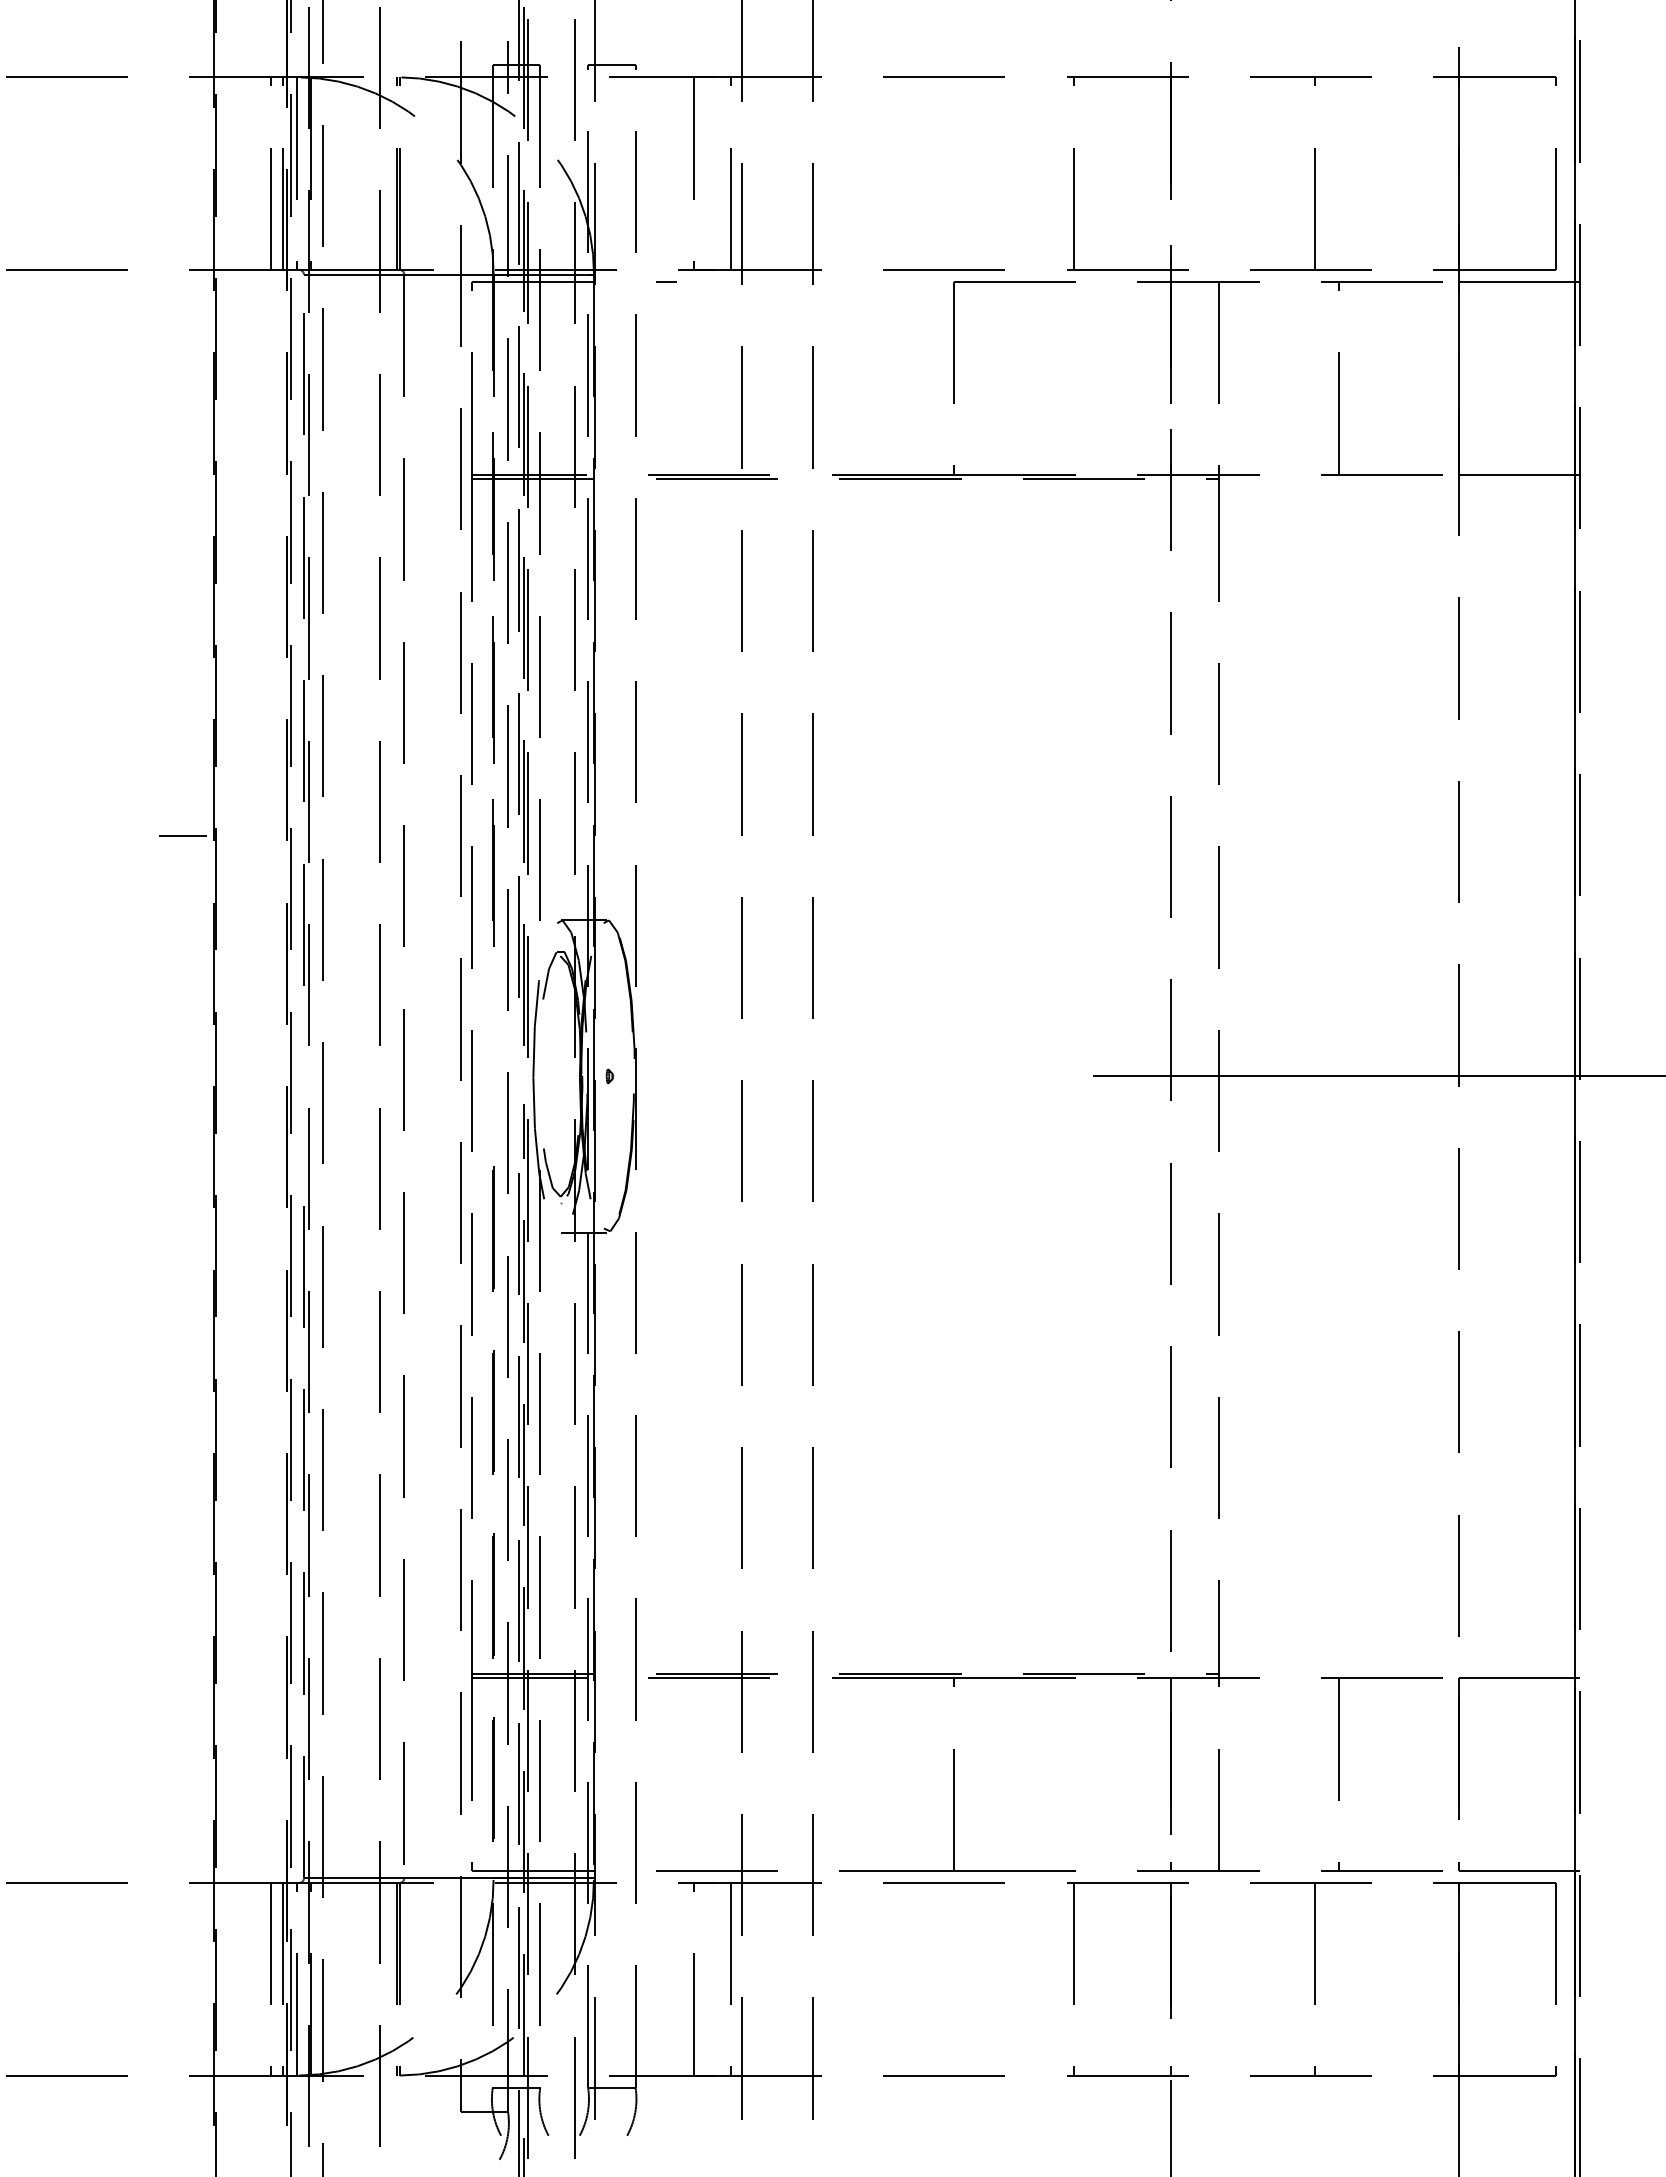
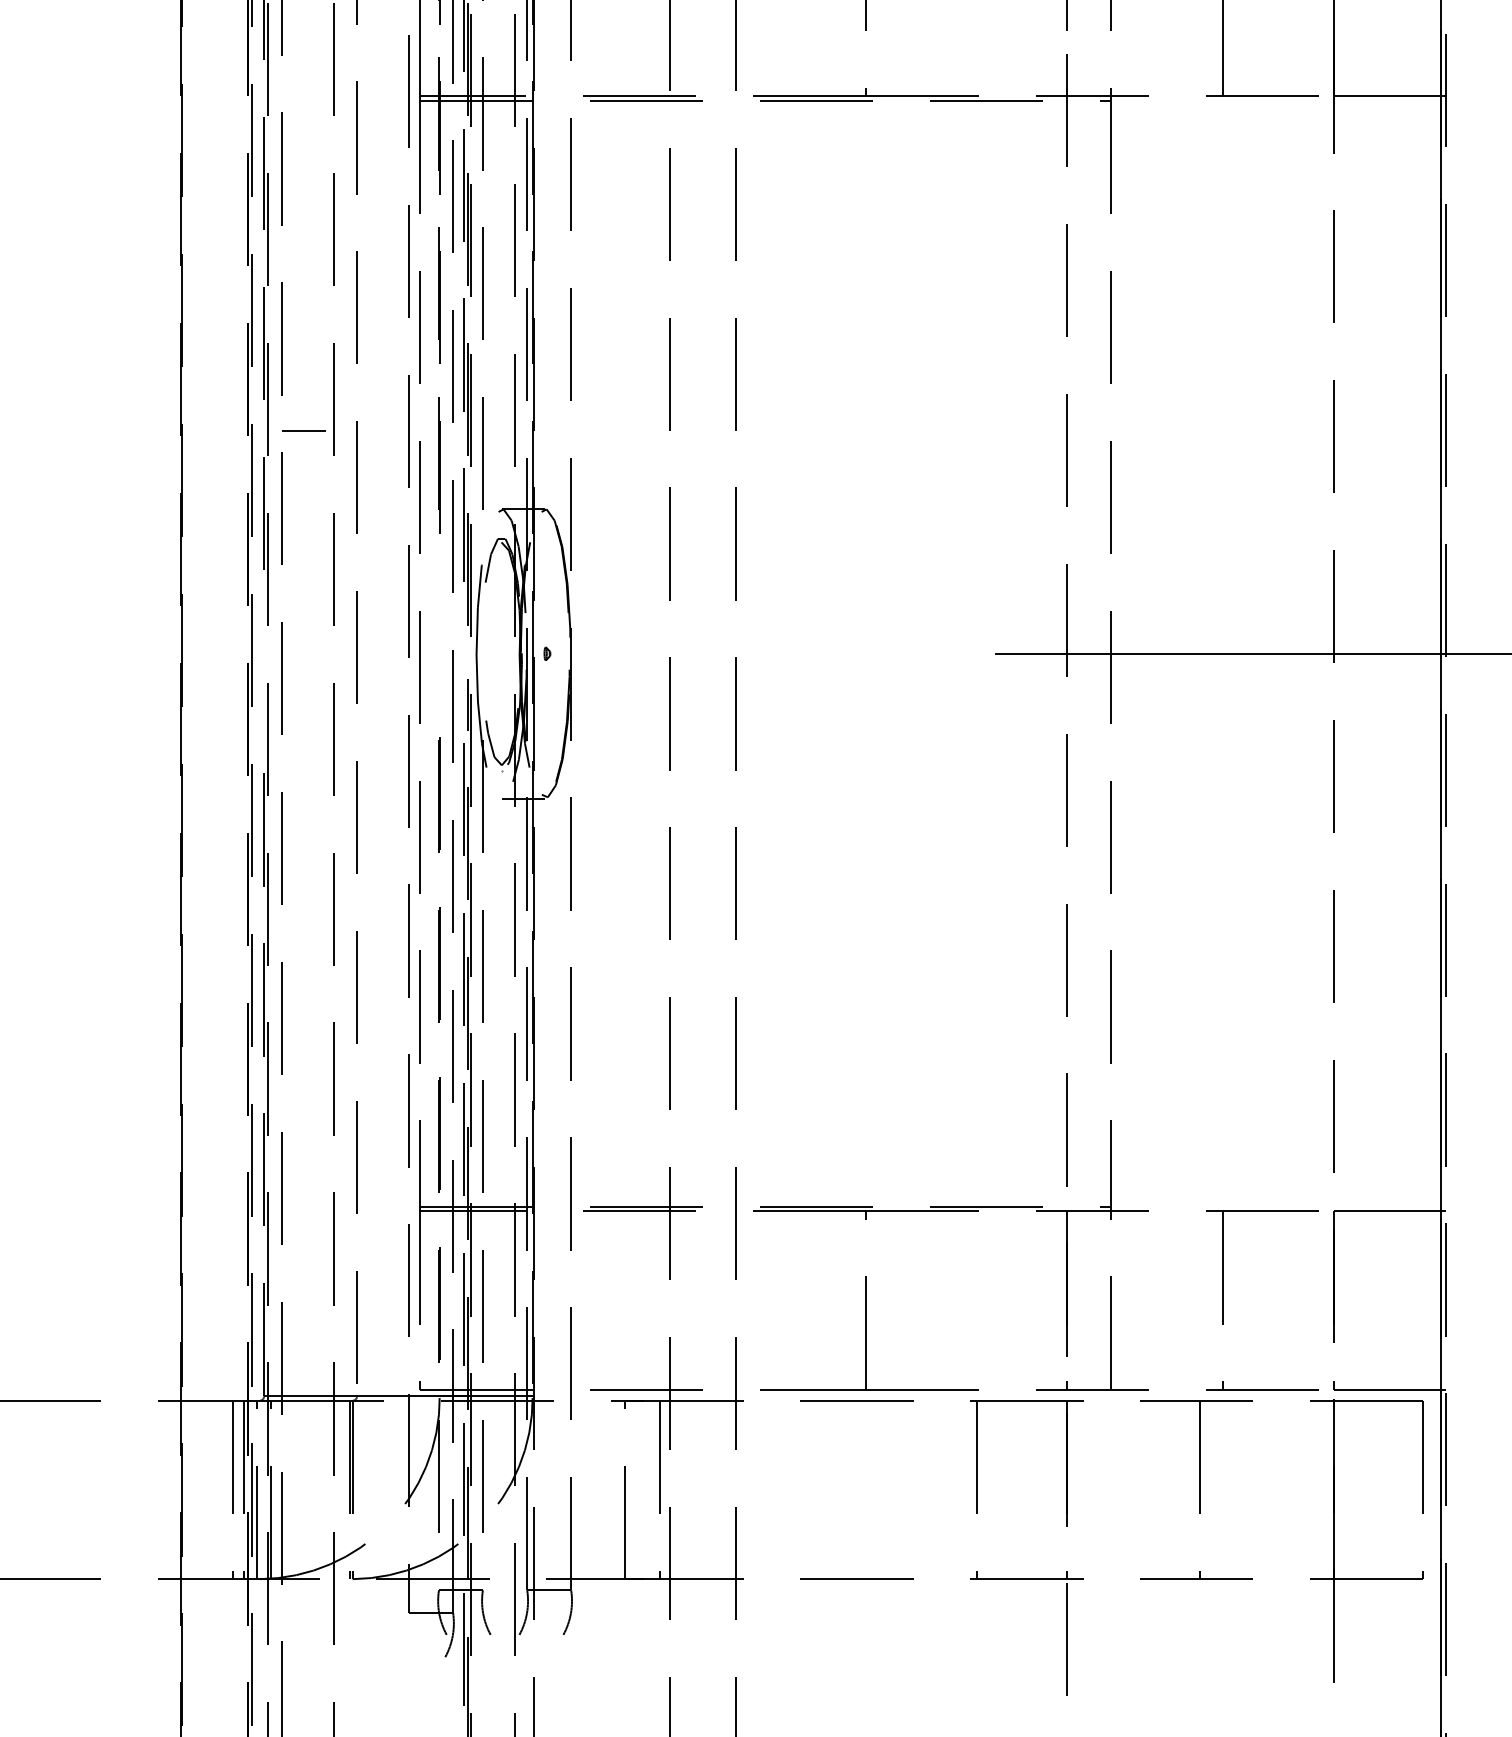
line: (182, 835) -> (303, 430), moved

